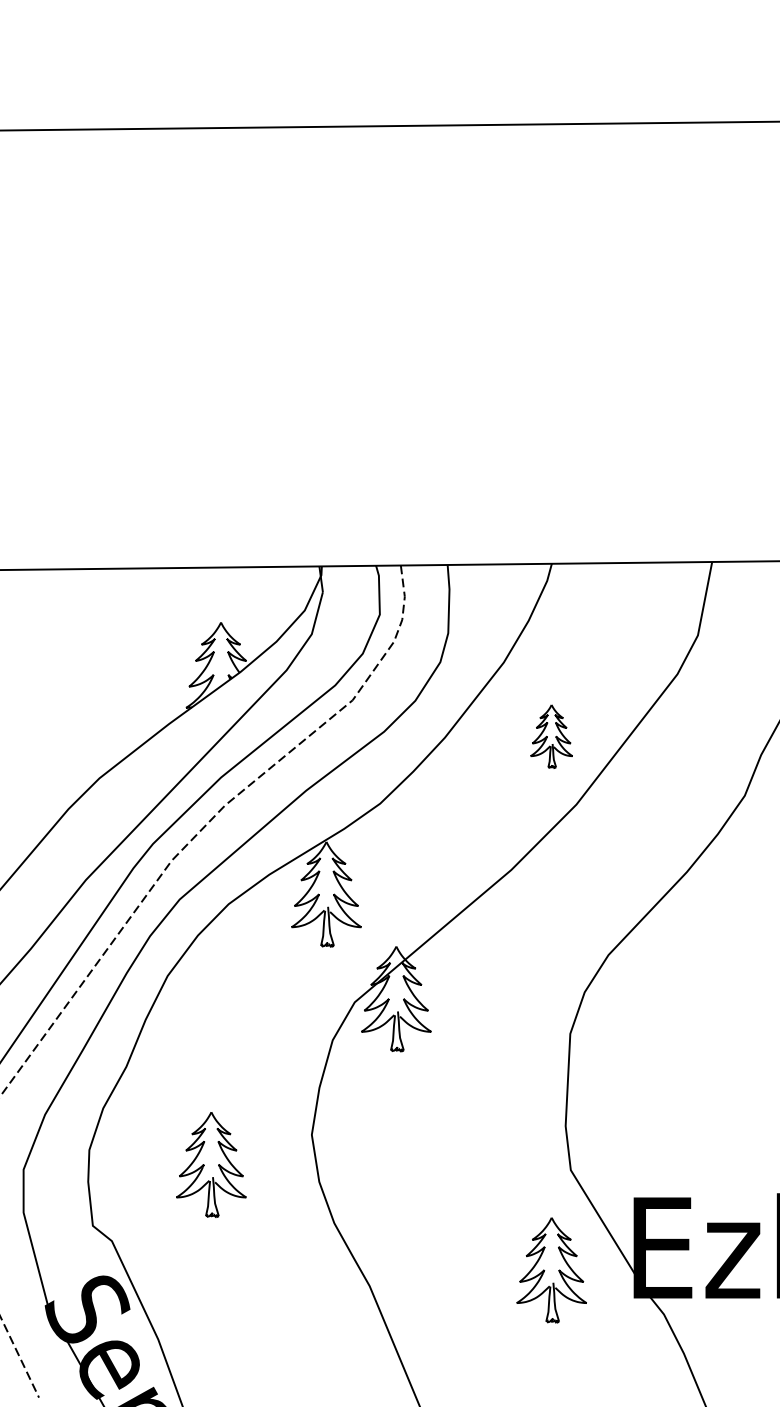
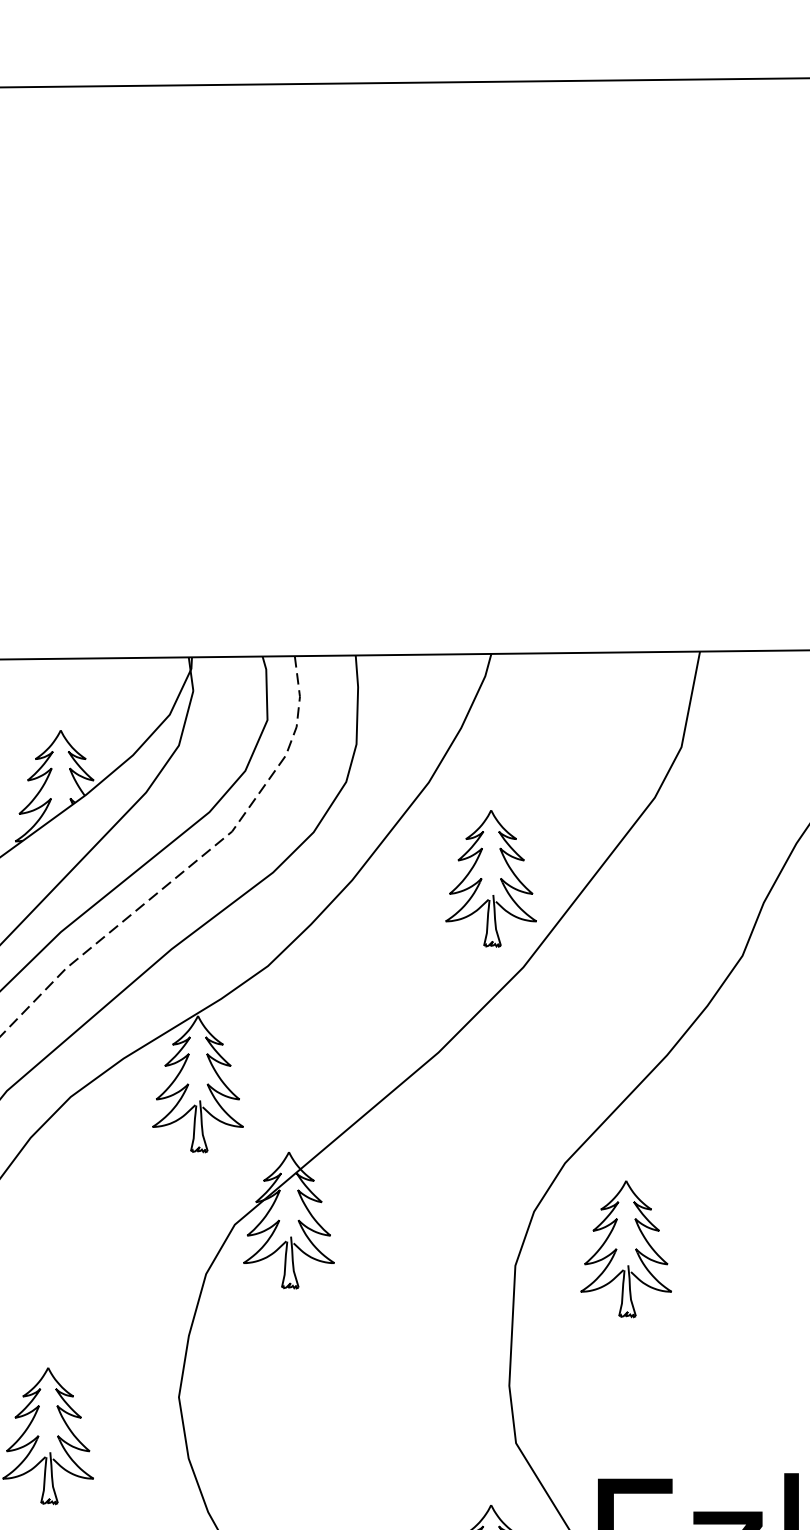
part: (551, 736) -> (490, 878), size x1.67
part: (655, 1021) -> (626, 1249), added

